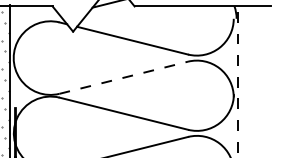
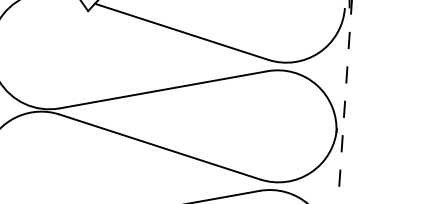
line: (124, 77) -> (164, 89), dashed -> solid

